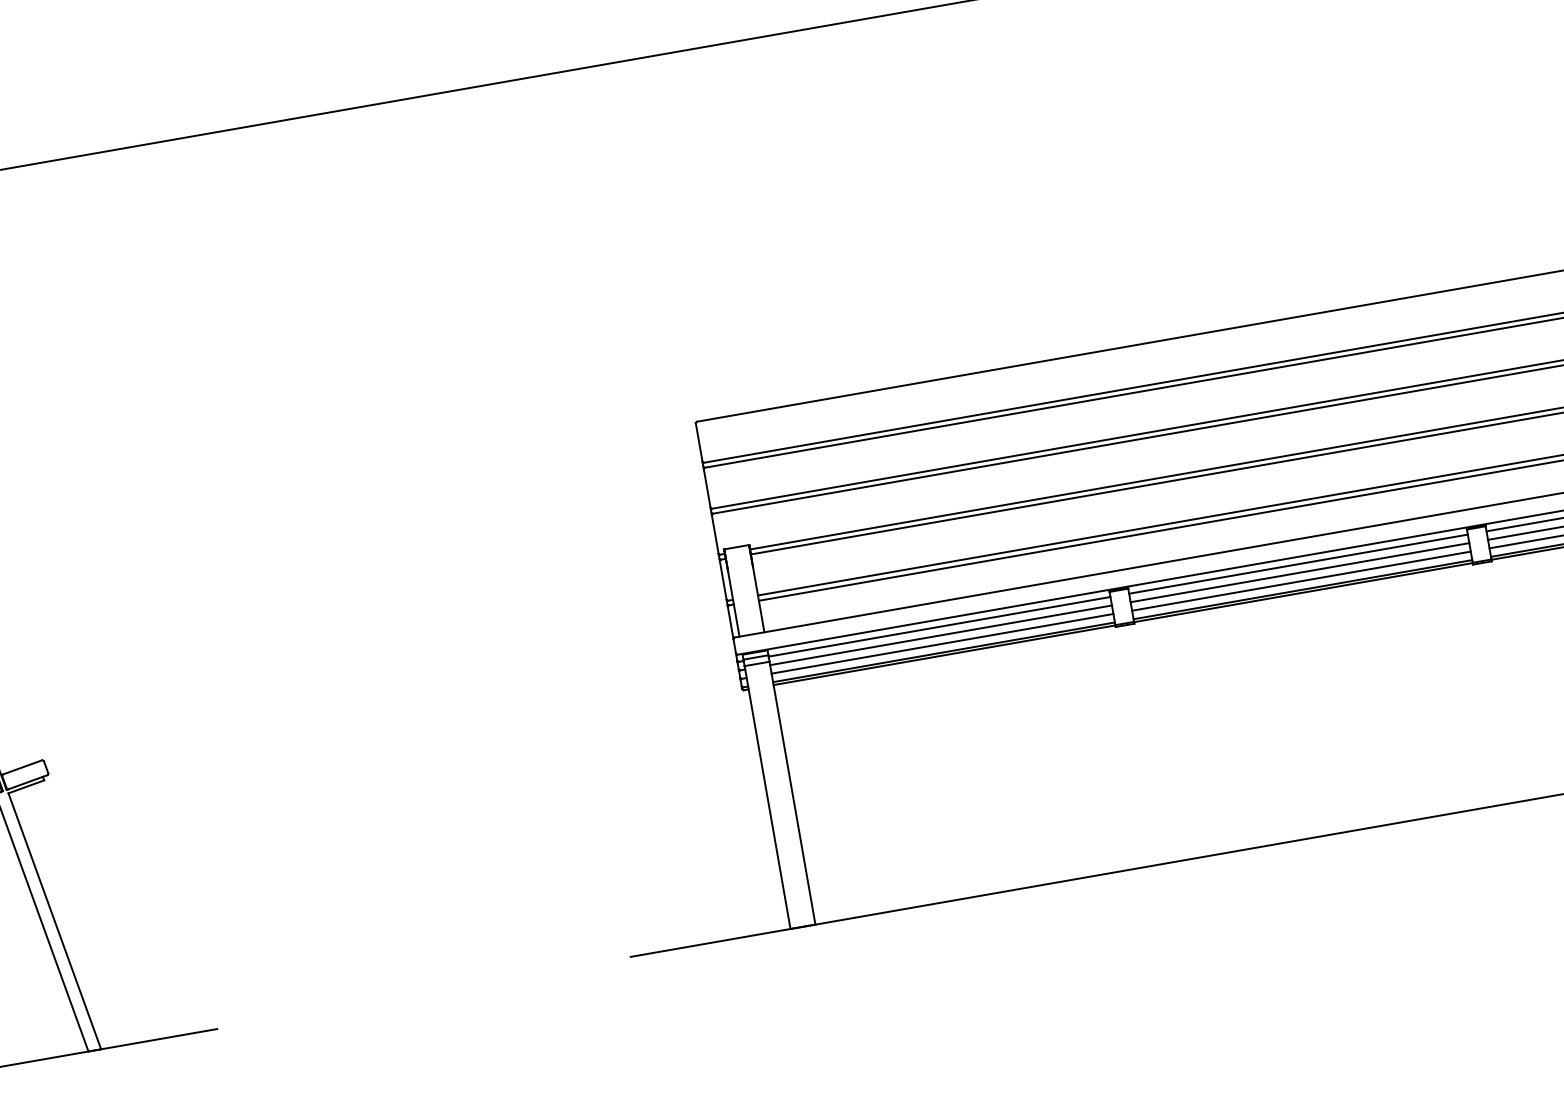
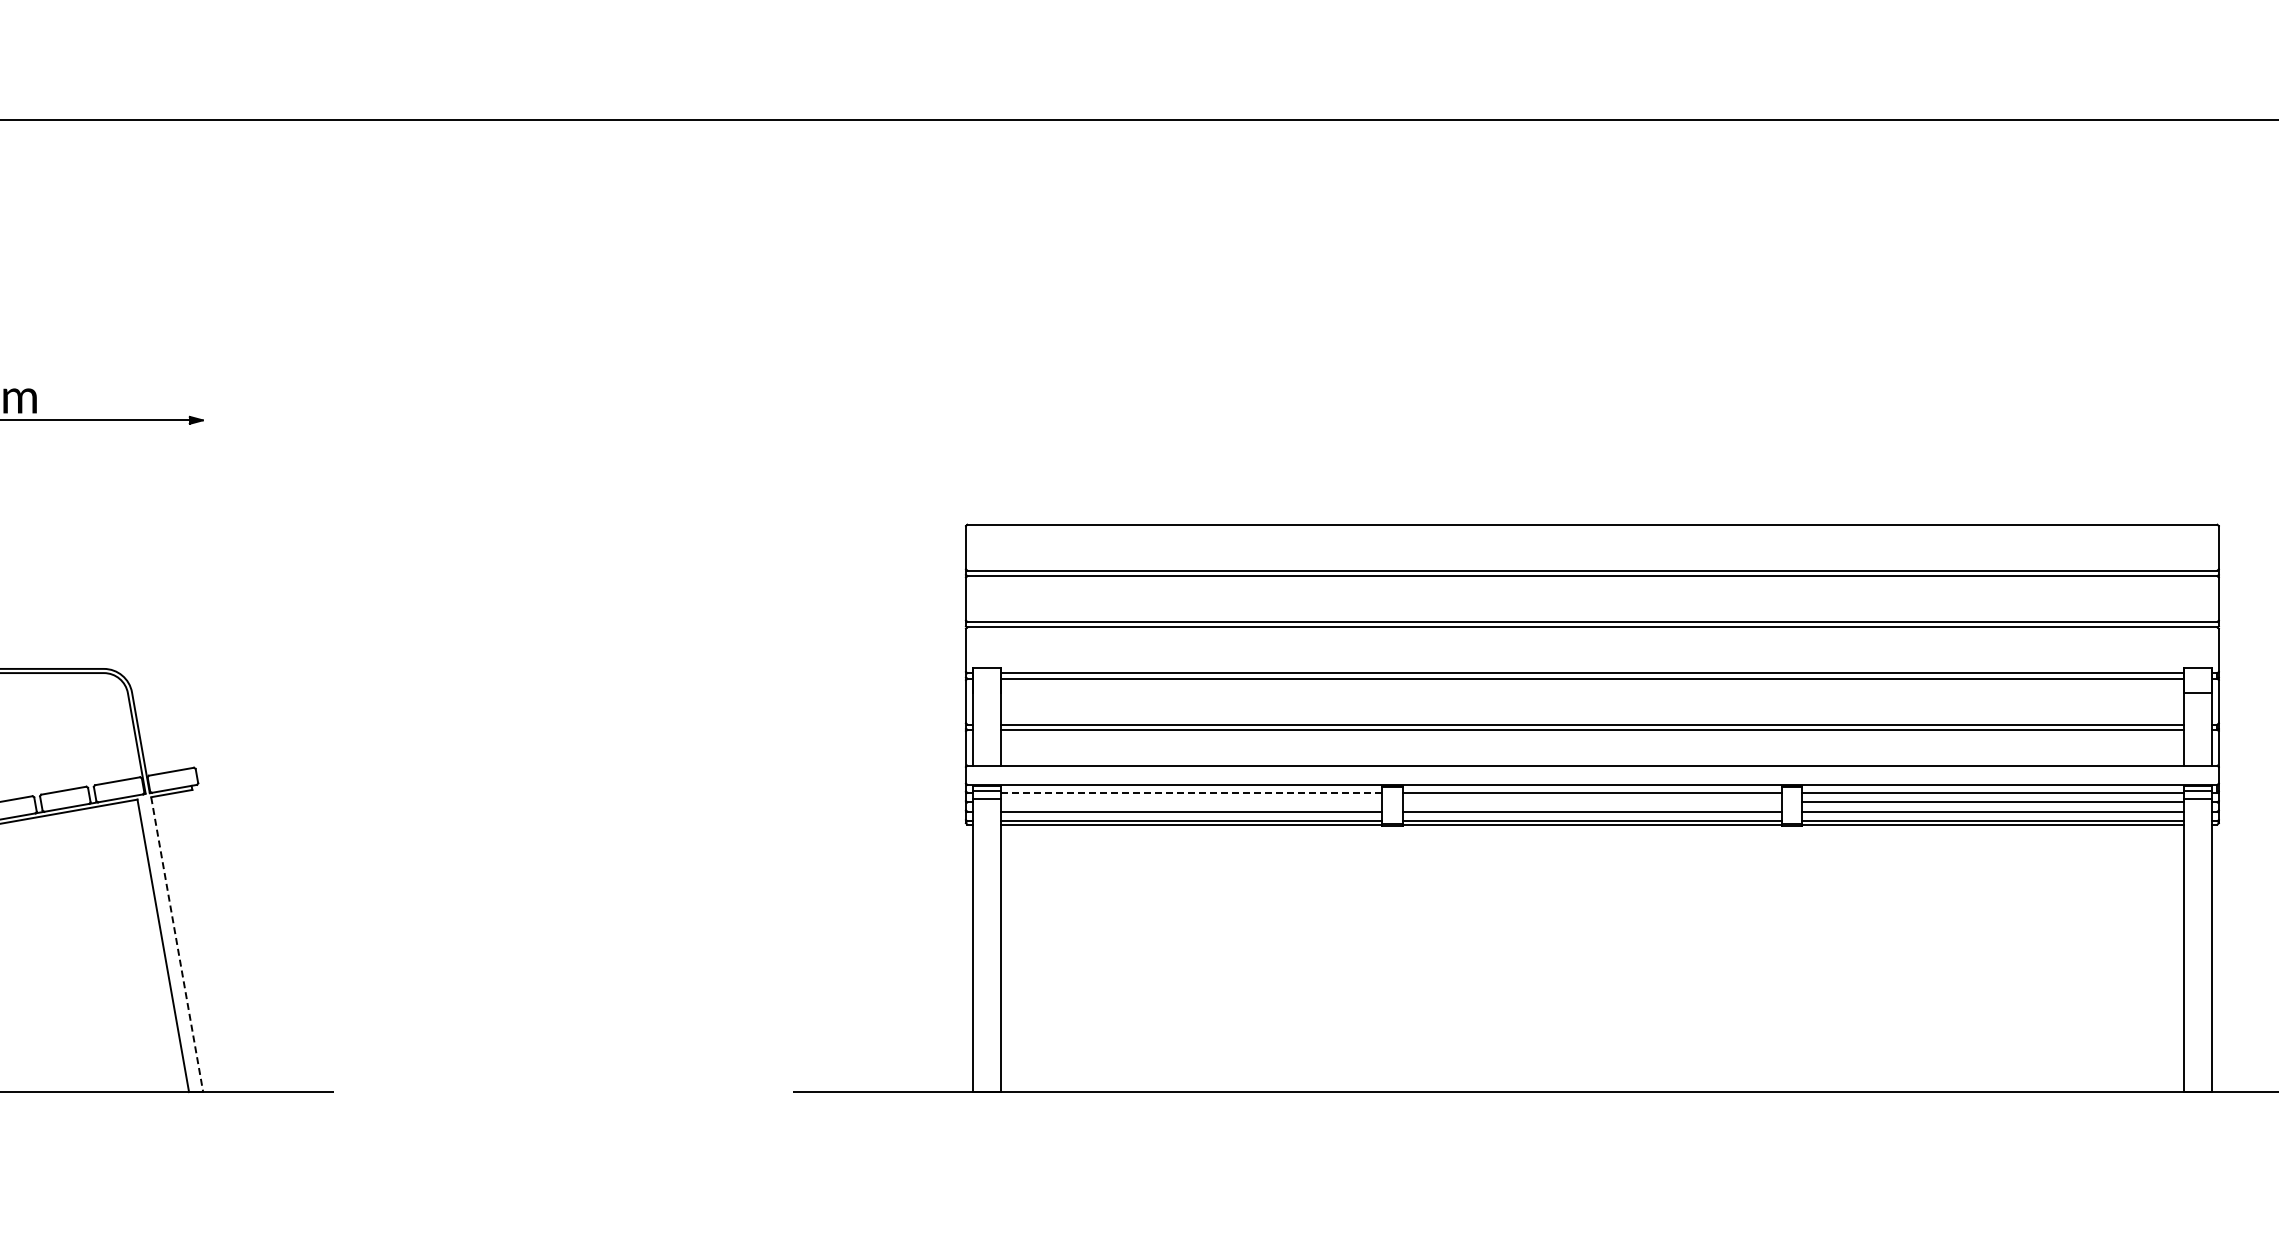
line: (1300, 572) -> (1592, 802), removed
line: (939, 626) -> (1191, 792), solid -> dashed
line: (940, 635) -> (1191, 802), removed
line: (55, 921) -> (177, 944), solid -> dashed

